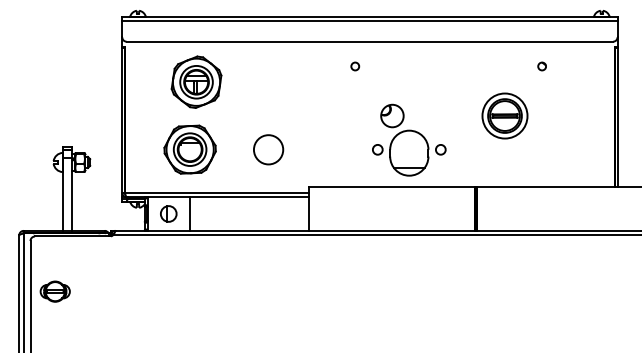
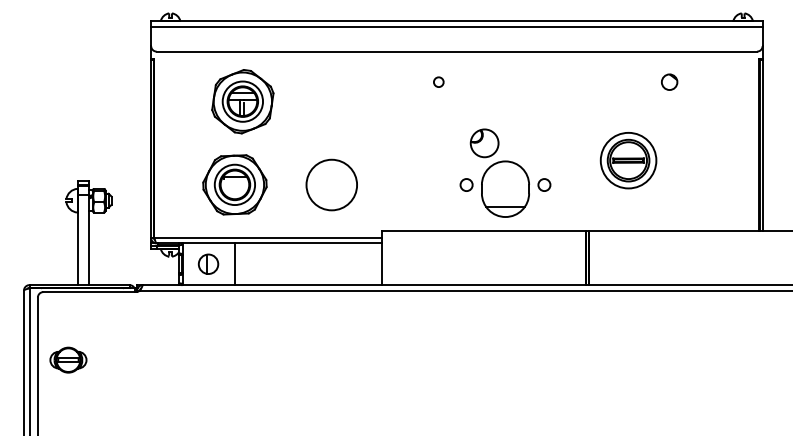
part: (541, 66) -> (668, 82), size x1.6
part: (504, 115) -> (627, 159), moved
circle: (268, 149) -> (331, 184), size x1.4

